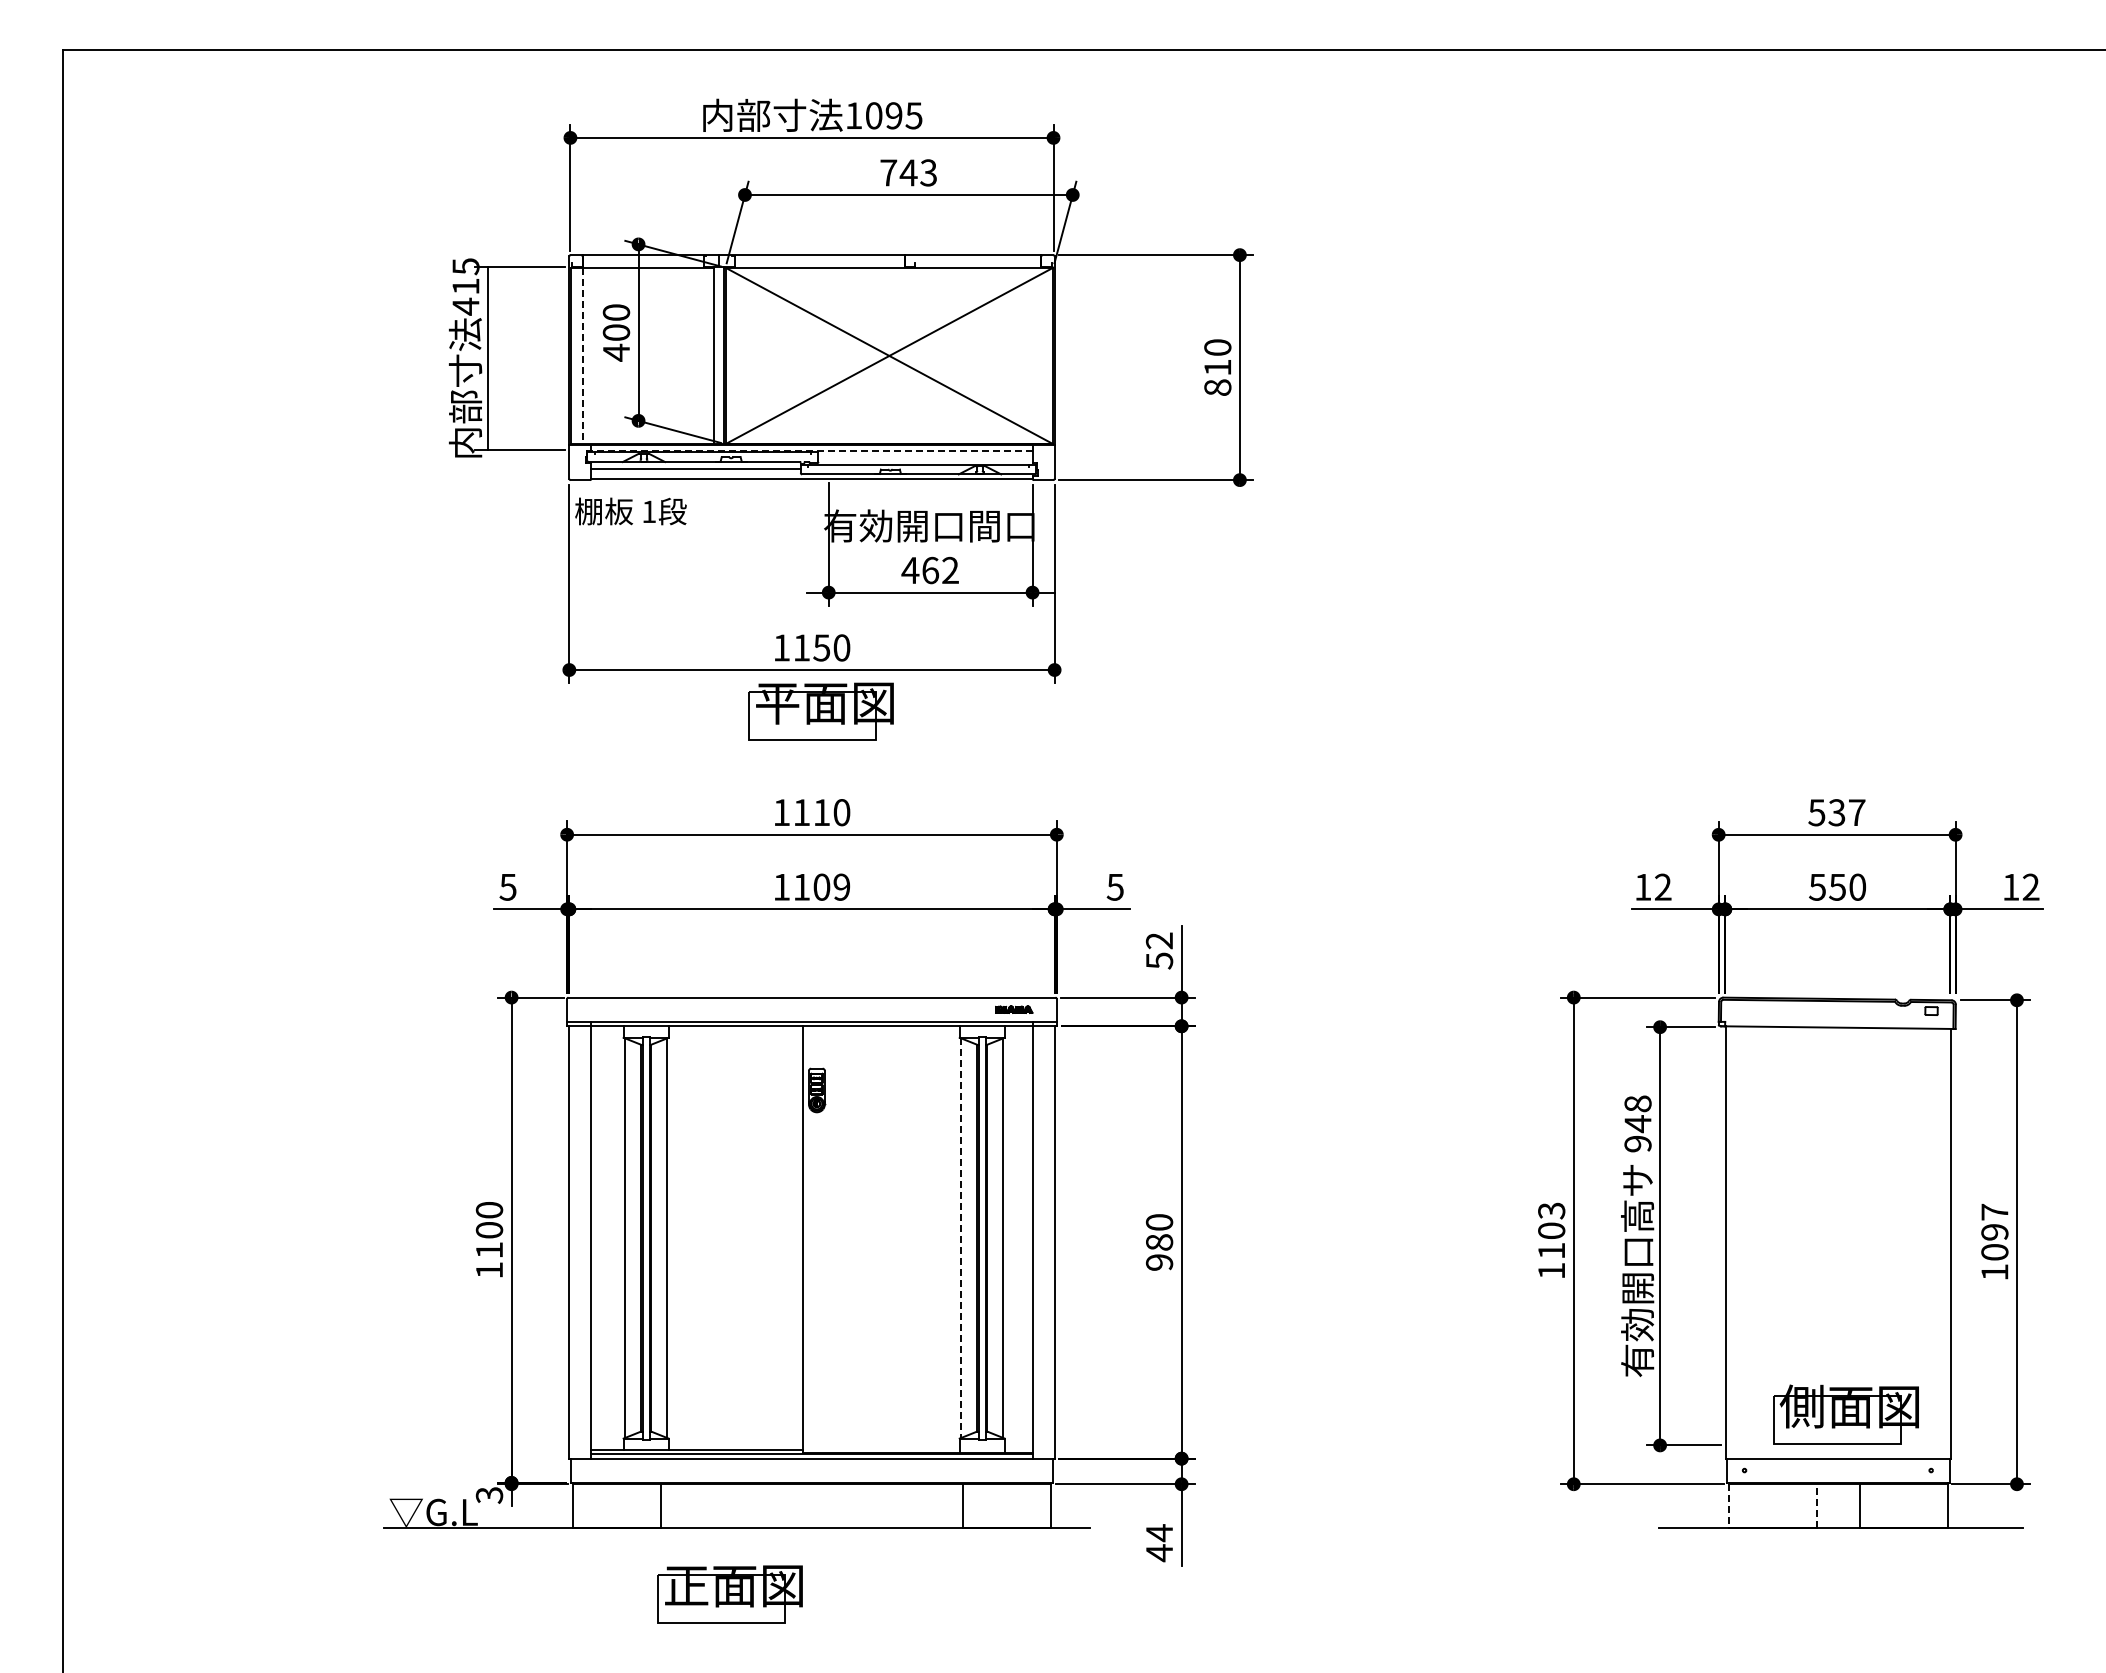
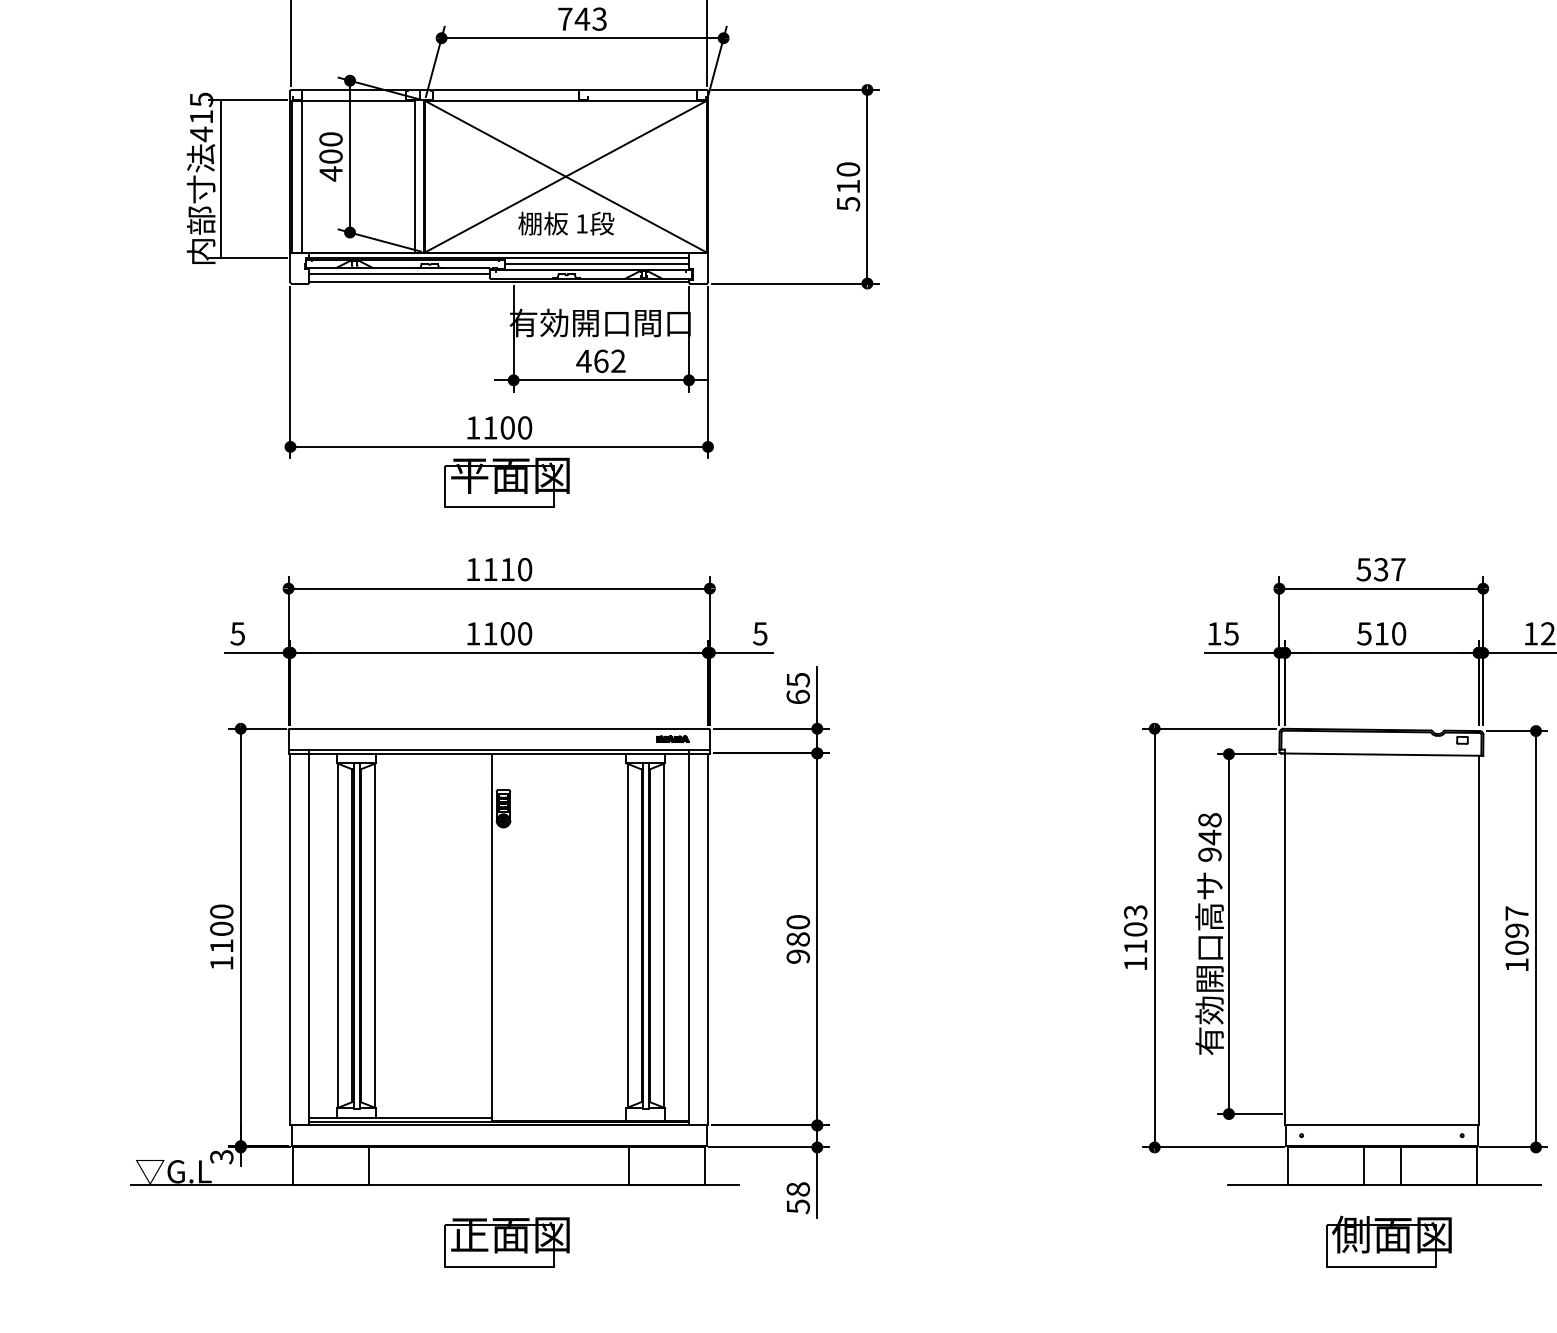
line: (583, 356) -> (302, 177), dashed -> solid
text: (1217, 387) -> (848, 203), 810 -> 510
line: (811, 450) -> (498, 258), dashed -> solid
line: (925, 456) -> (596, 263), added
text: (630, 511) -> (565, 223), moved
text: (821, 647) -> (507, 427), 1150 -> 1100
text: (841, 886) -> (524, 633), 1109 -> 1100
text: (1662, 886) -> (1231, 633), 12 -> 15
text: (1837, 887) -> (1381, 634), 550 -> 510
text: (1159, 950) -> (798, 688), 52 -> 65
line: (961, 1238) -> (627, 936), dashed -> solid
part: (1845, 1414) -> (1388, 1241), moved
line: (1816, 1505) -> (1363, 1165), dashed -> solid
line: (1728, 1506) -> (1287, 1166), dashed -> solid
text: (1159, 1543) -> (798, 1198), 44 -> 58
part: (729, 1594) -> (506, 1242), moved

